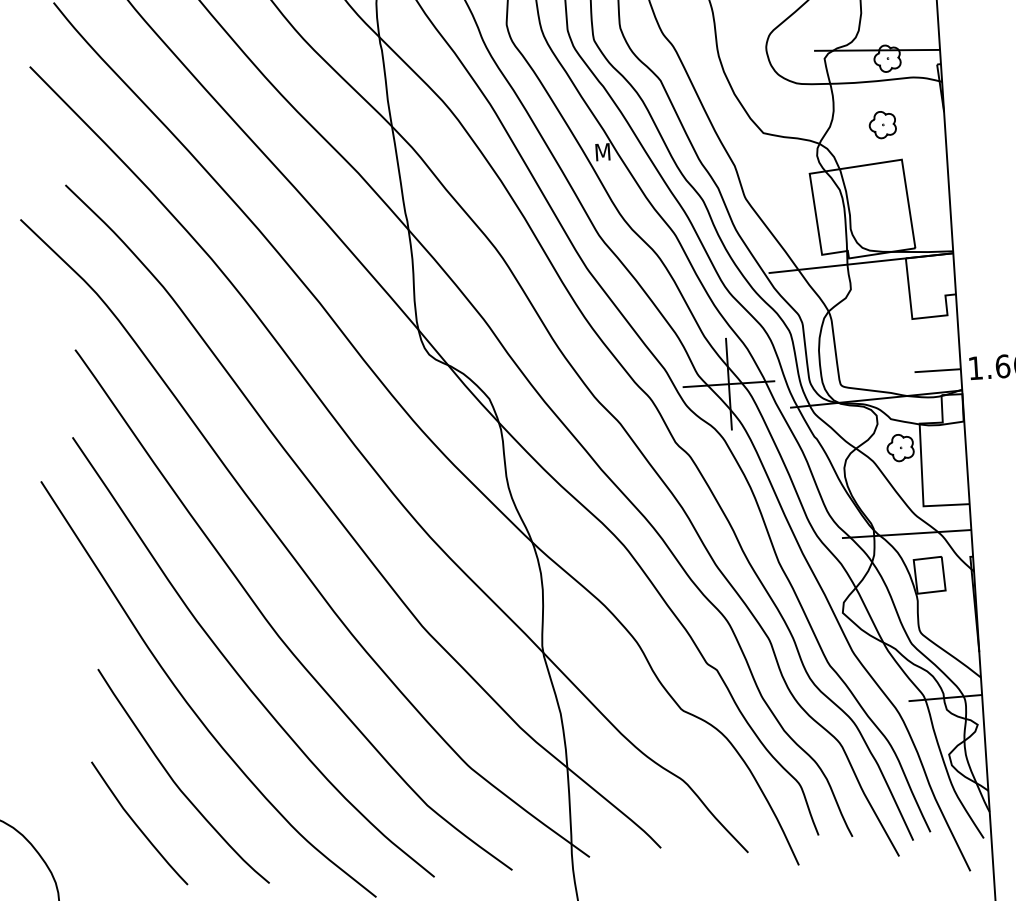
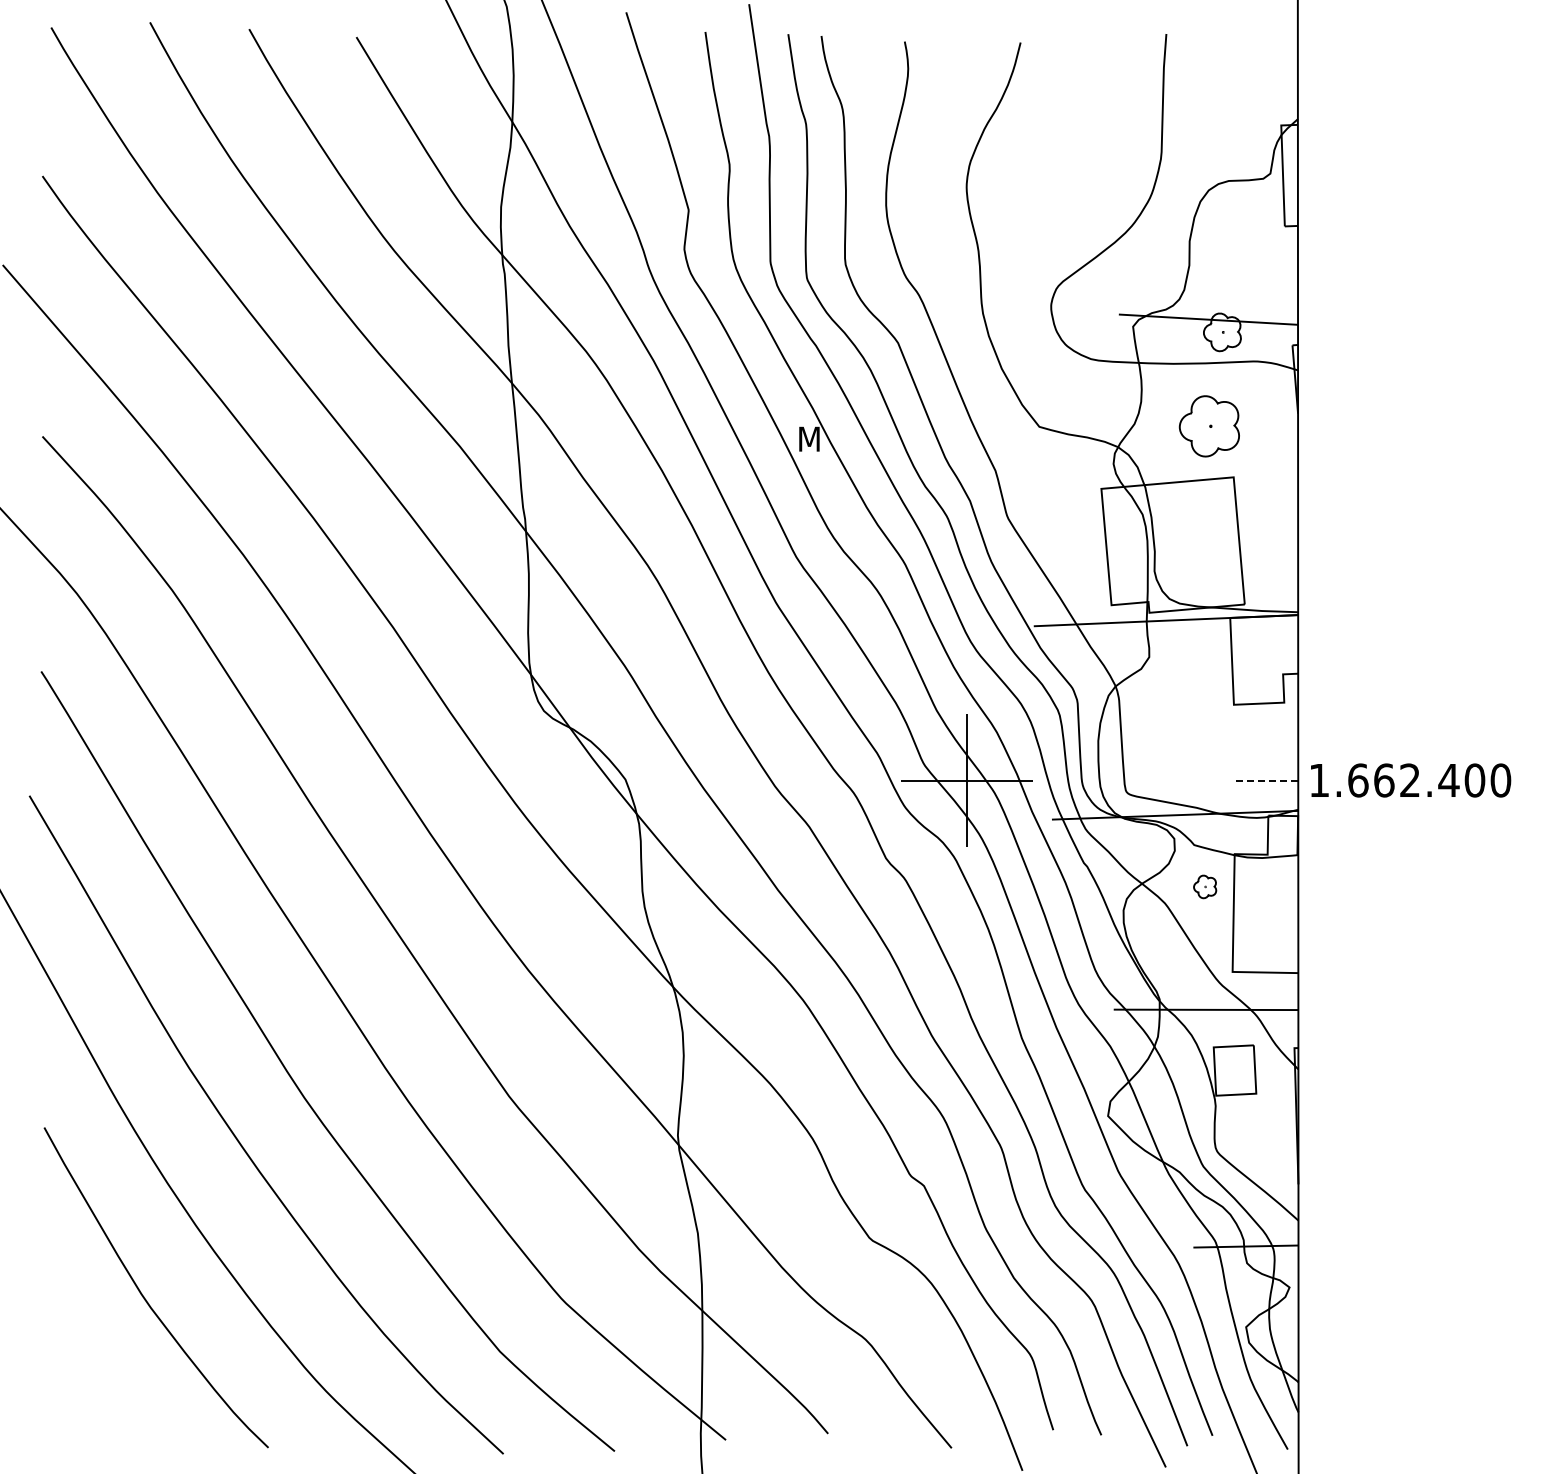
part: (882, 124) -> (1209, 425), size x1.6
line: (937, 370) -> (1264, 780), solid -> dashed
part: (899, 447) -> (1204, 886), size x0.6
curve: (137, 825) -> (86, 1353), removed

